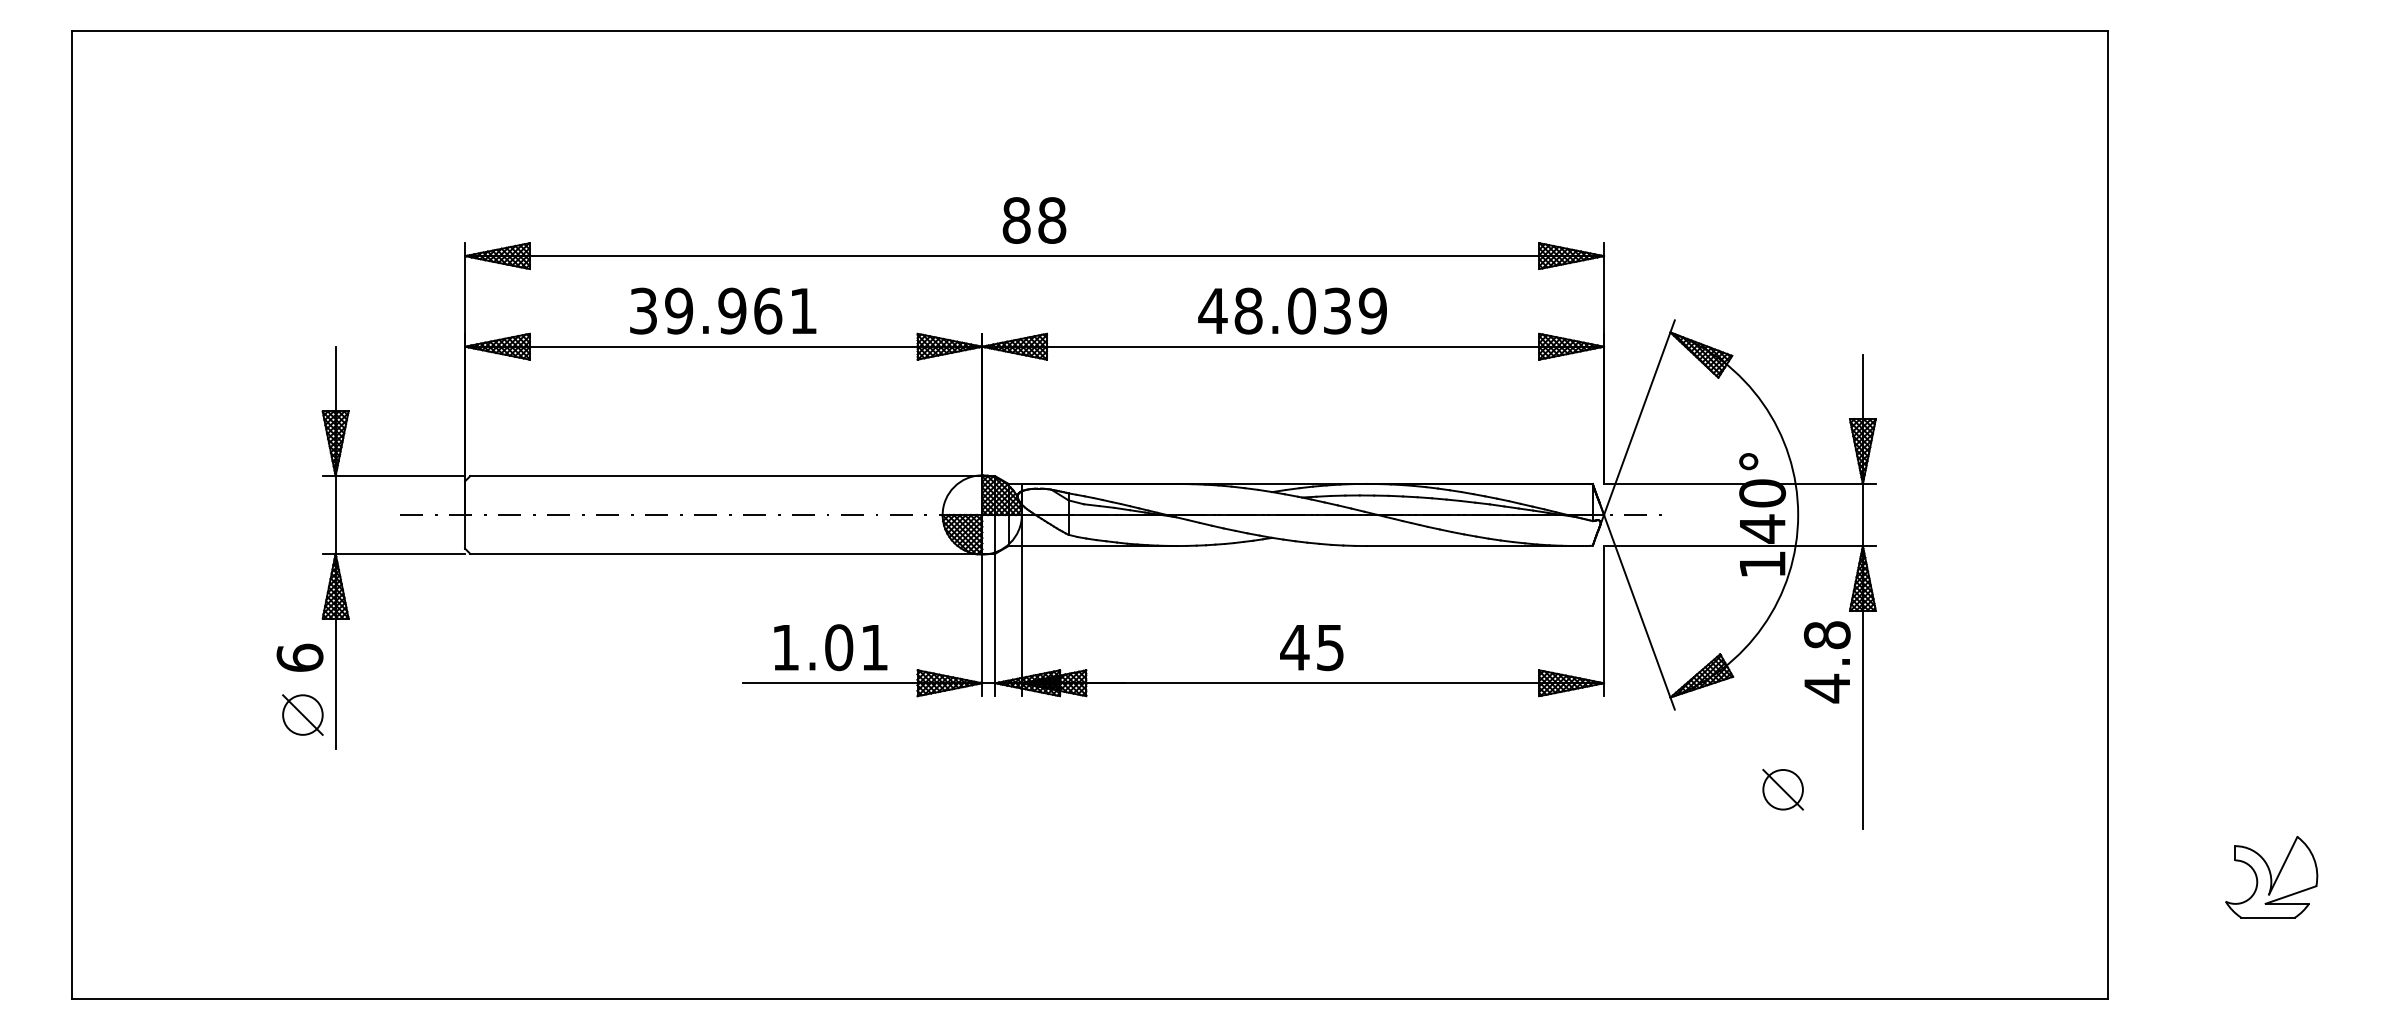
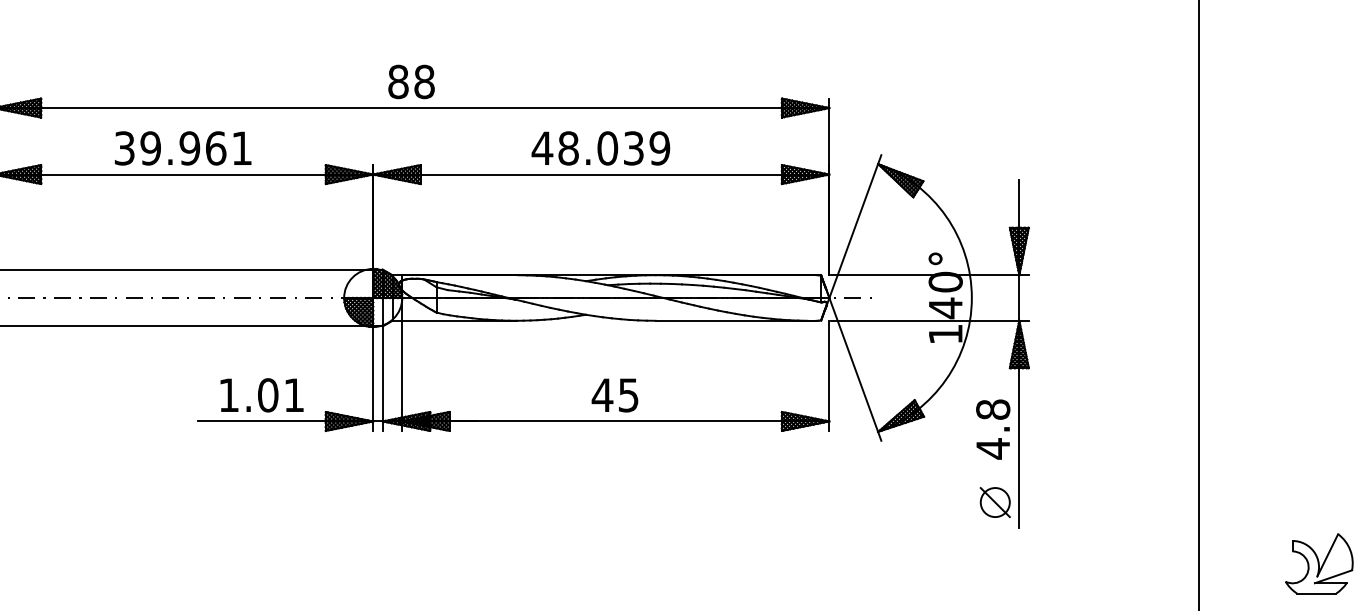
text: (1826, 662) -> (992, 429), moved
part: (1782, 789) -> (994, 502), moved

